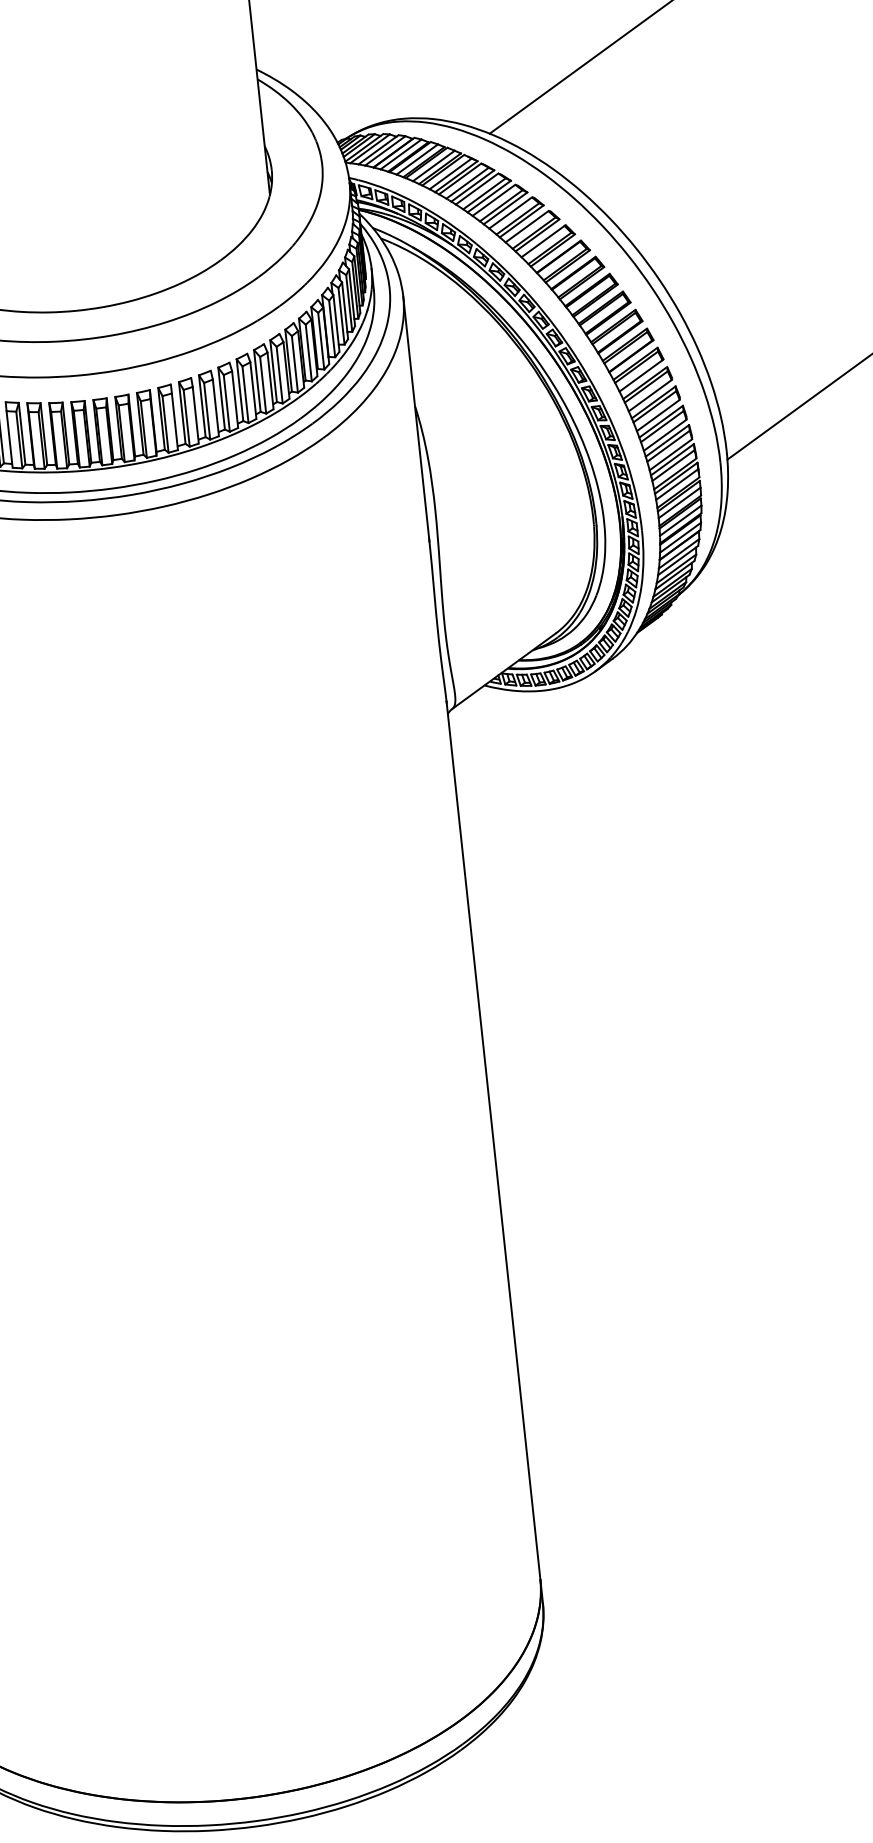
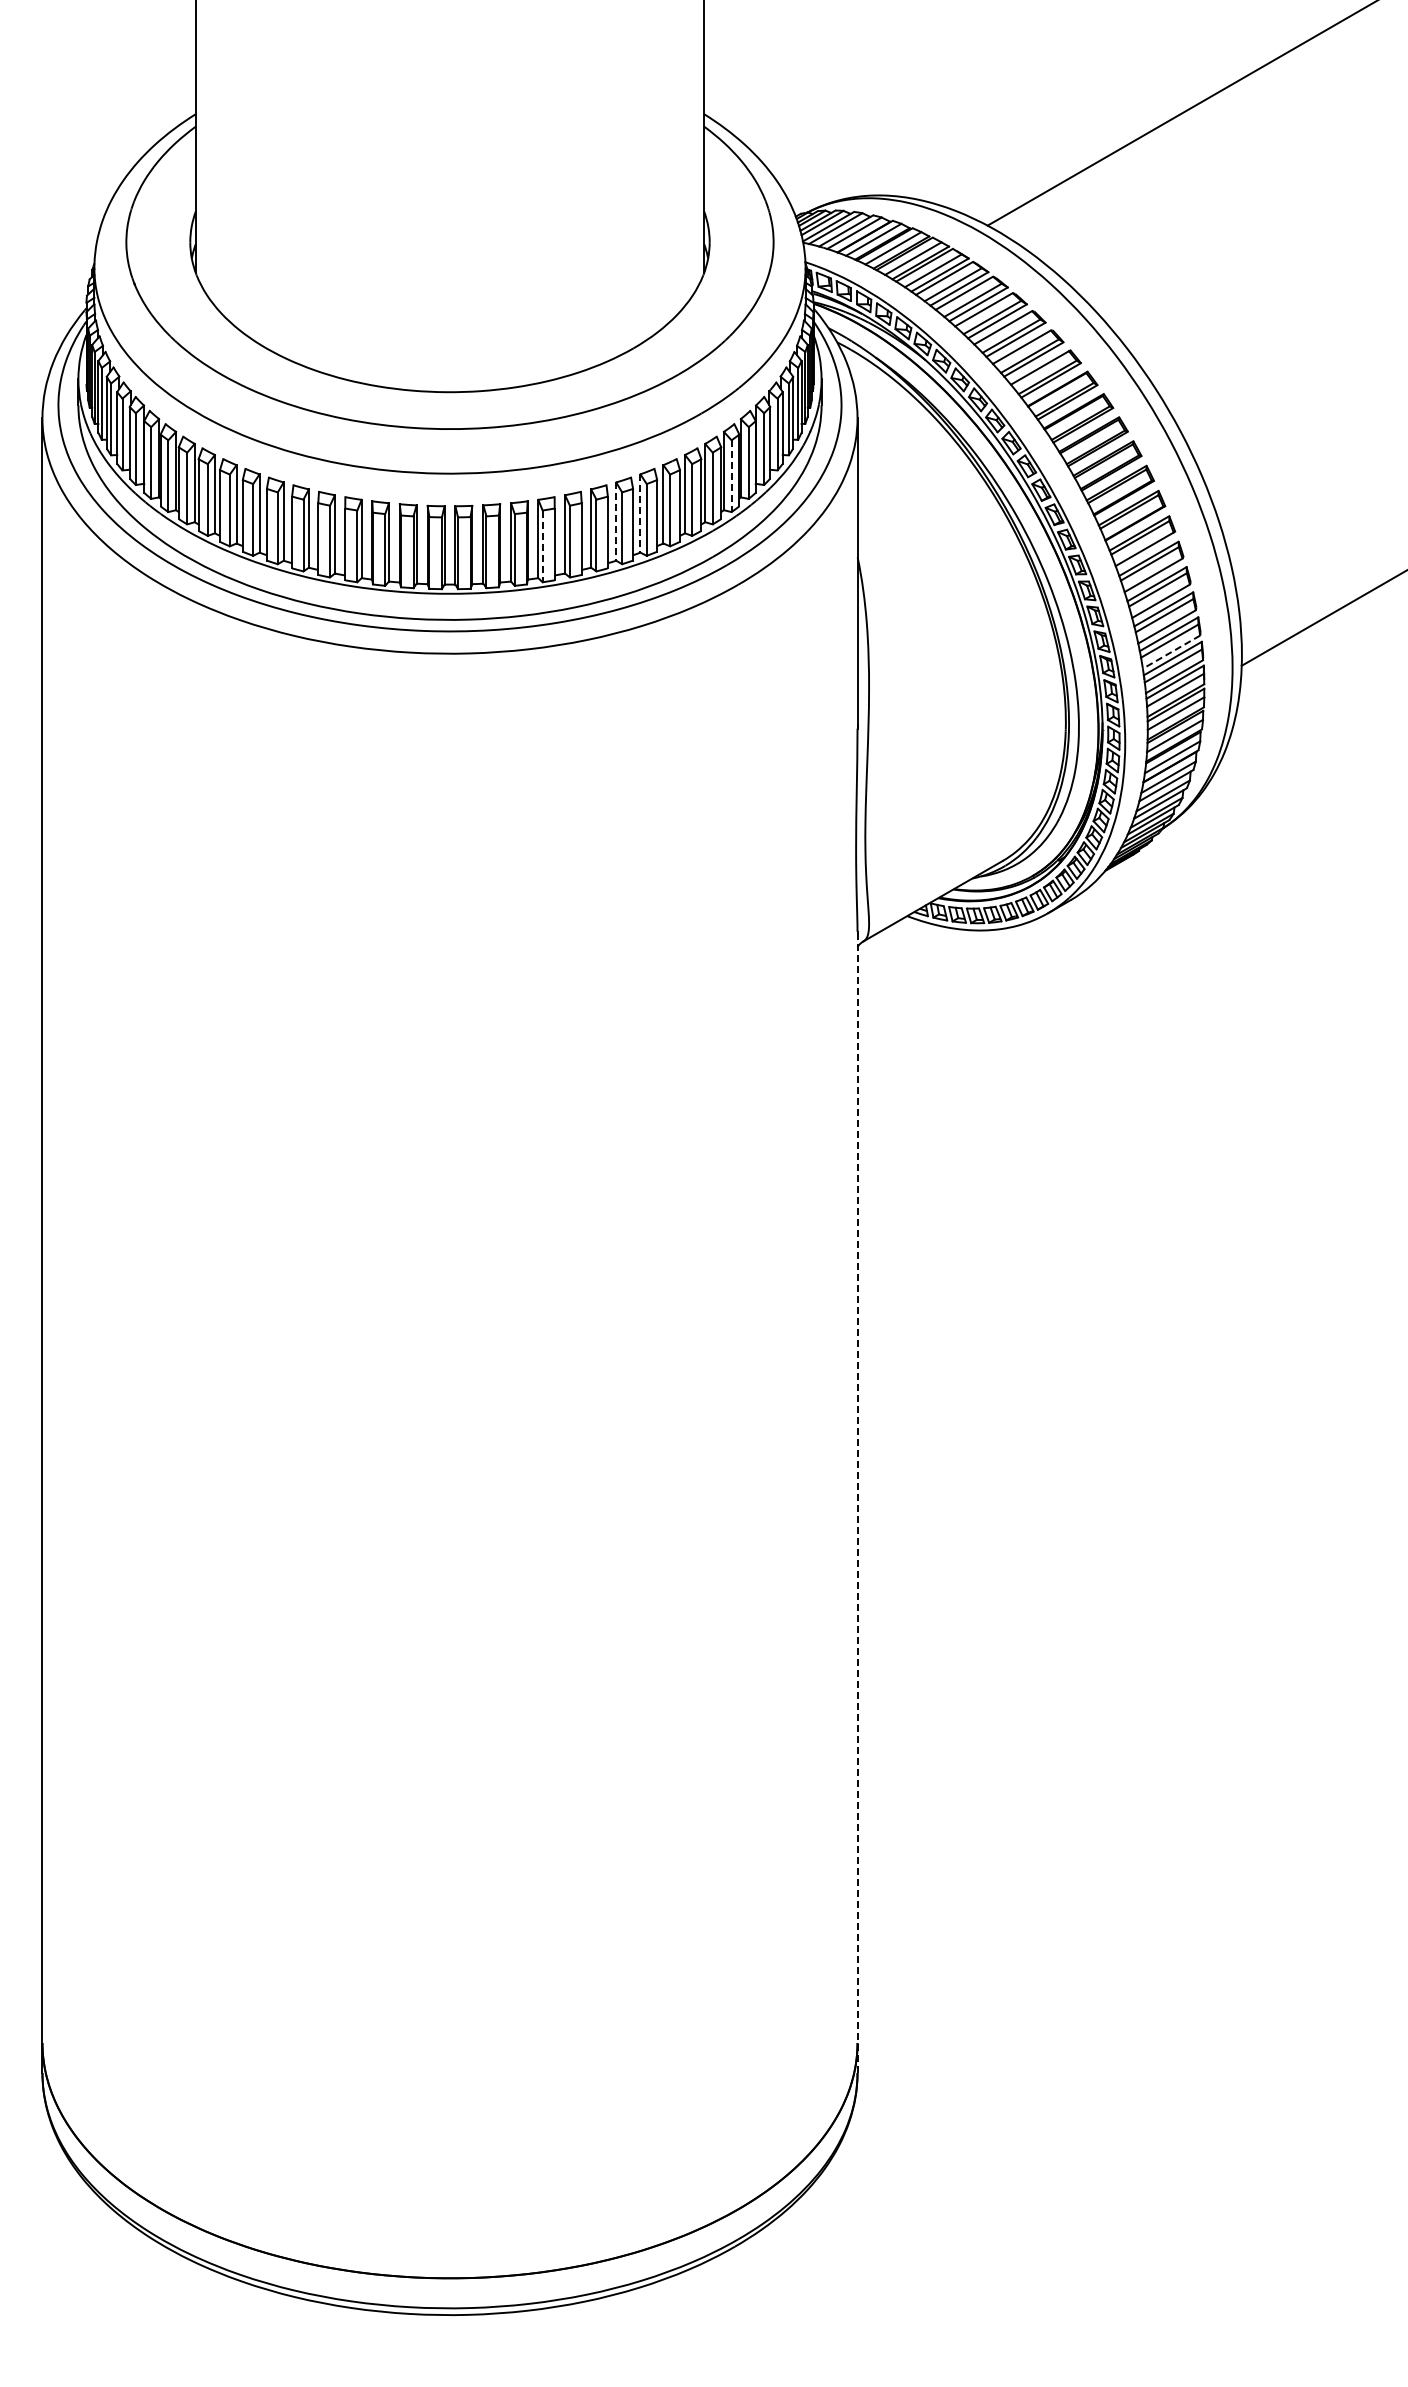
line: (308, 353) -> (731, 476), solid -> dashed
line: (240, 390) -> (640, 514), solid -> dashed
line: (221, 399) -> (616, 522), solid -> dashed
line: (165, 424) -> (542, 546), solid -> dashed
line: (670, 455) -> (1171, 652), solid -> dashed
line: (494, 1152) -> (857, 1502), solid -> dashed

